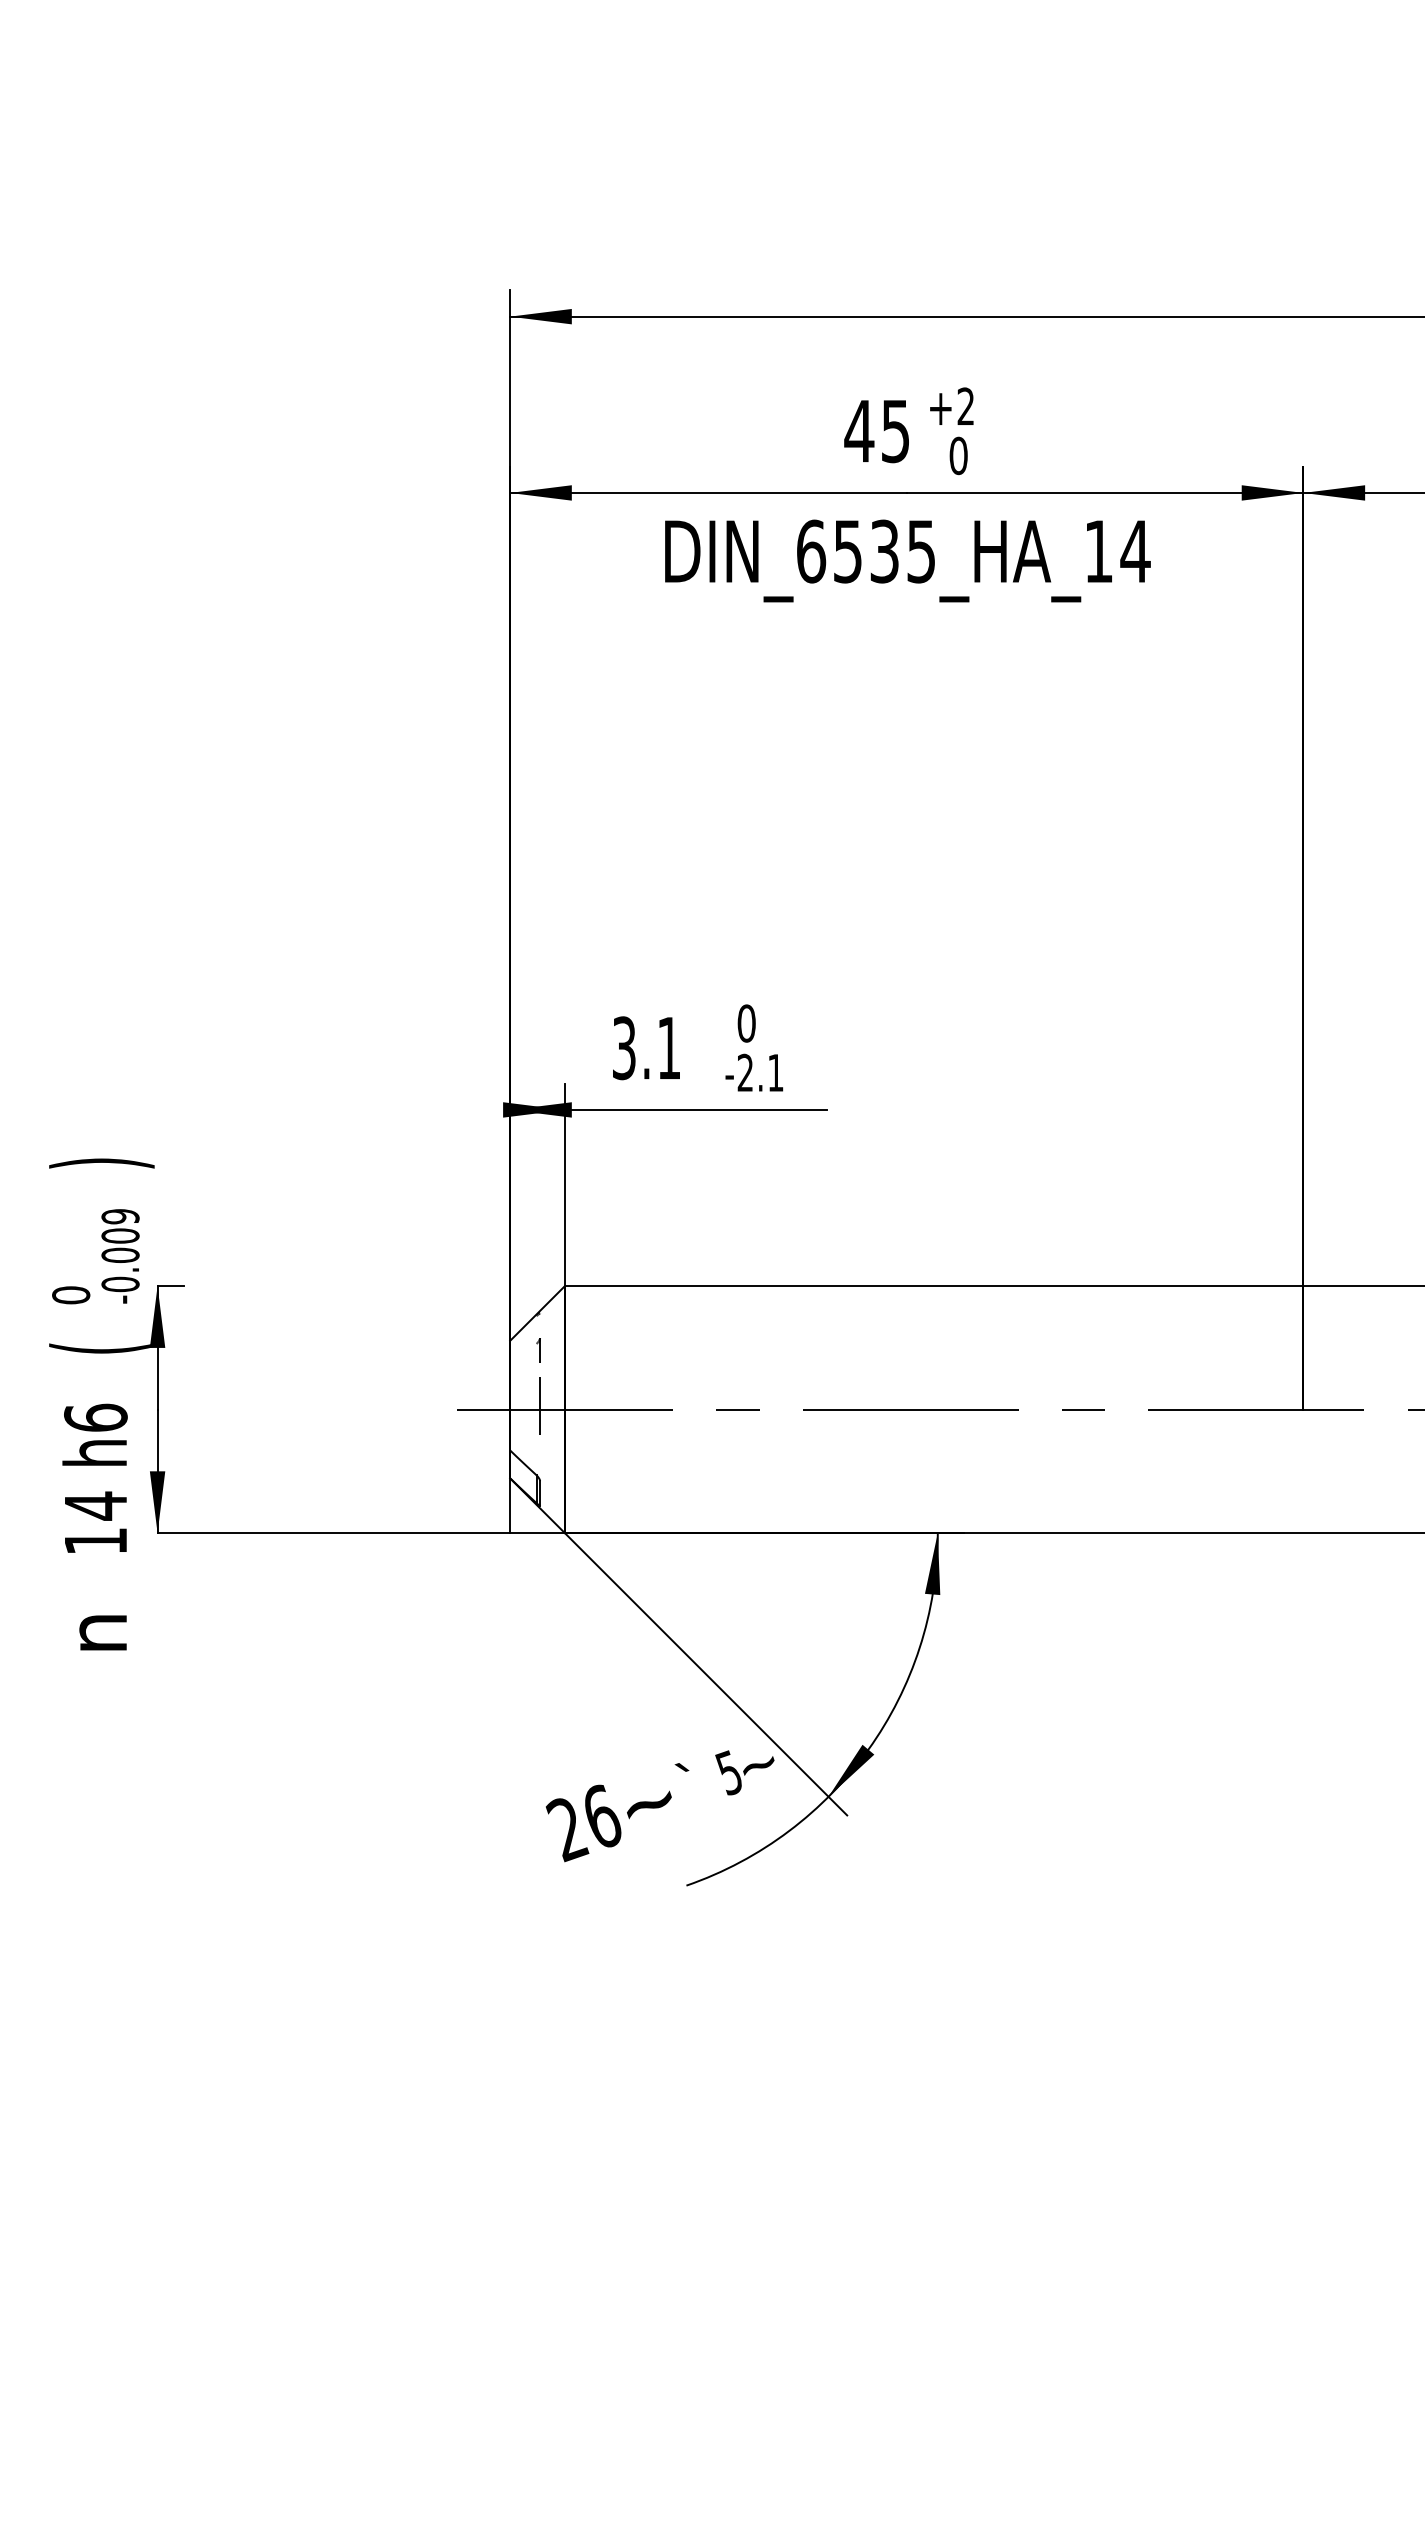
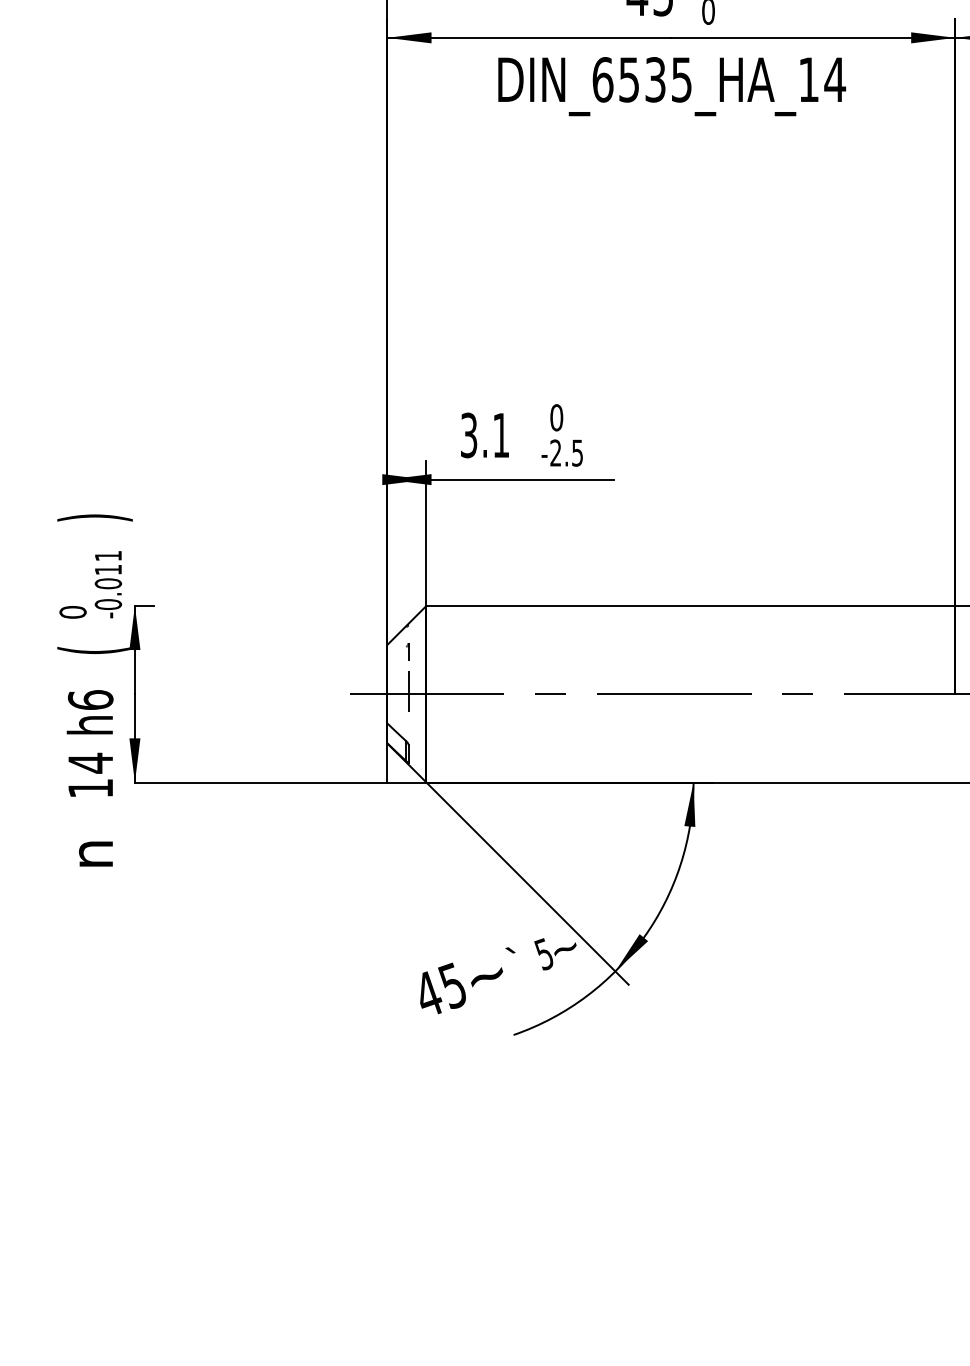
text: (775, 1073) -> (577, 453), -2.1 -> -2.5
text: (120, 1226) -> (108, 563), -0.009 -> -0.011
text: (583, 1823) -> (439, 990), 26 -> 45

